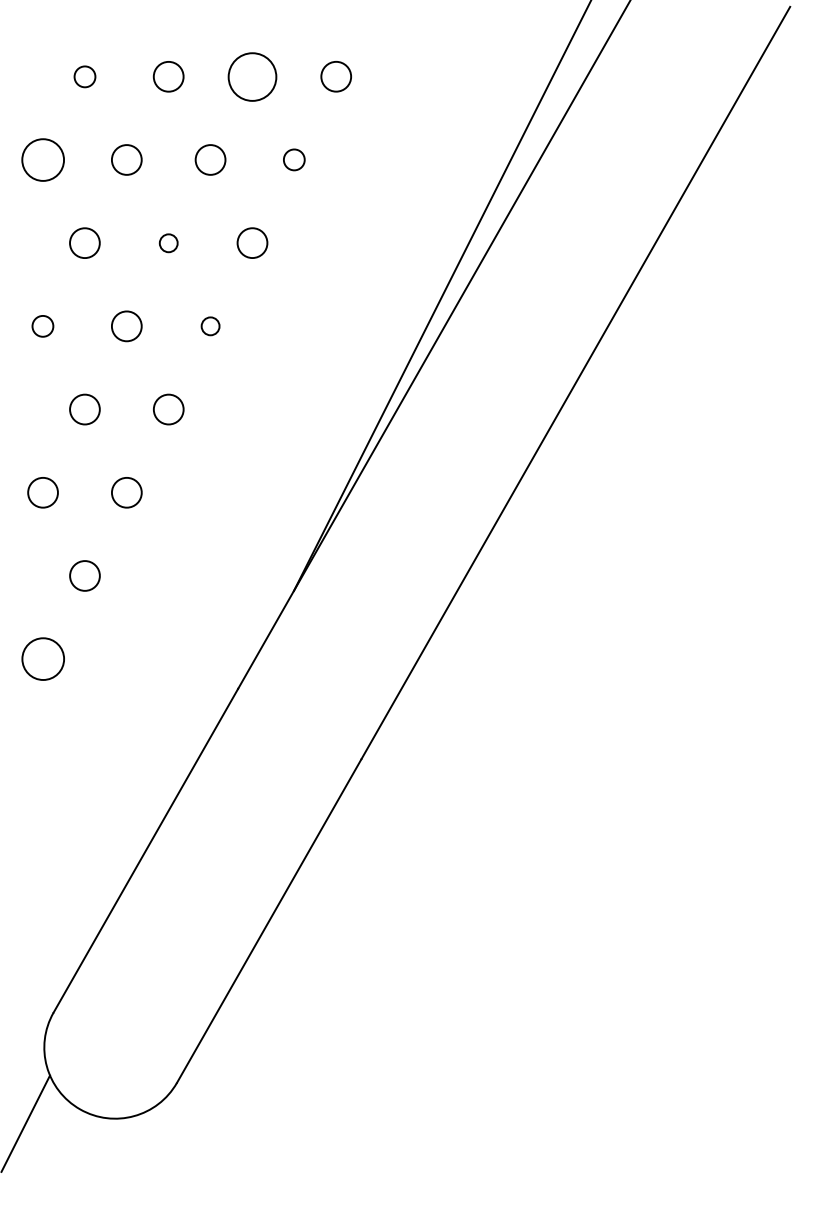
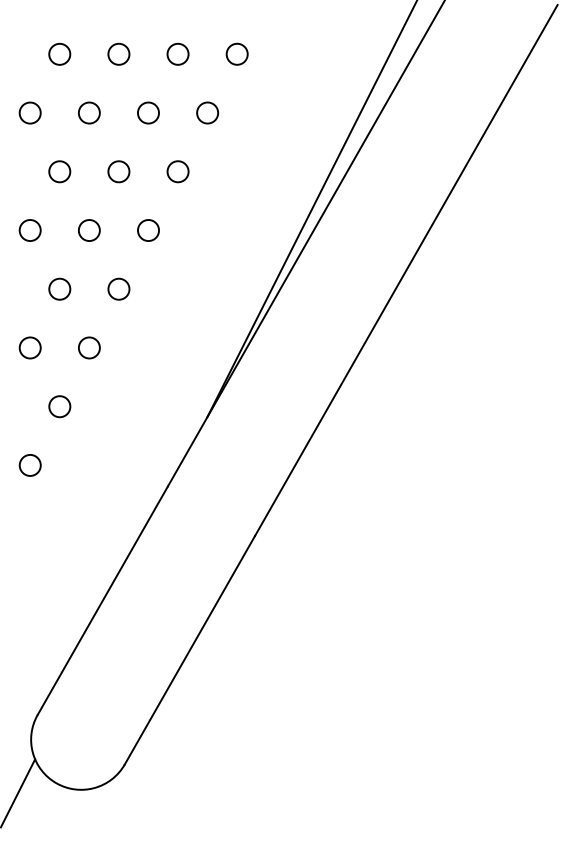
circle: (251, 75) -> (177, 53), size x0.62
circle: (84, 77) -> (59, 54), size x1.43
circle: (42, 159) -> (29, 112), size x0.71
circle: (294, 159) -> (207, 112), size x1.43
circle: (168, 242) -> (118, 171), size x1.67
circle: (42, 326) -> (29, 230), size x1.43
circle: (210, 326) -> (148, 230), size x1.67
circle: (42, 659) -> (29, 465), size x0.71

